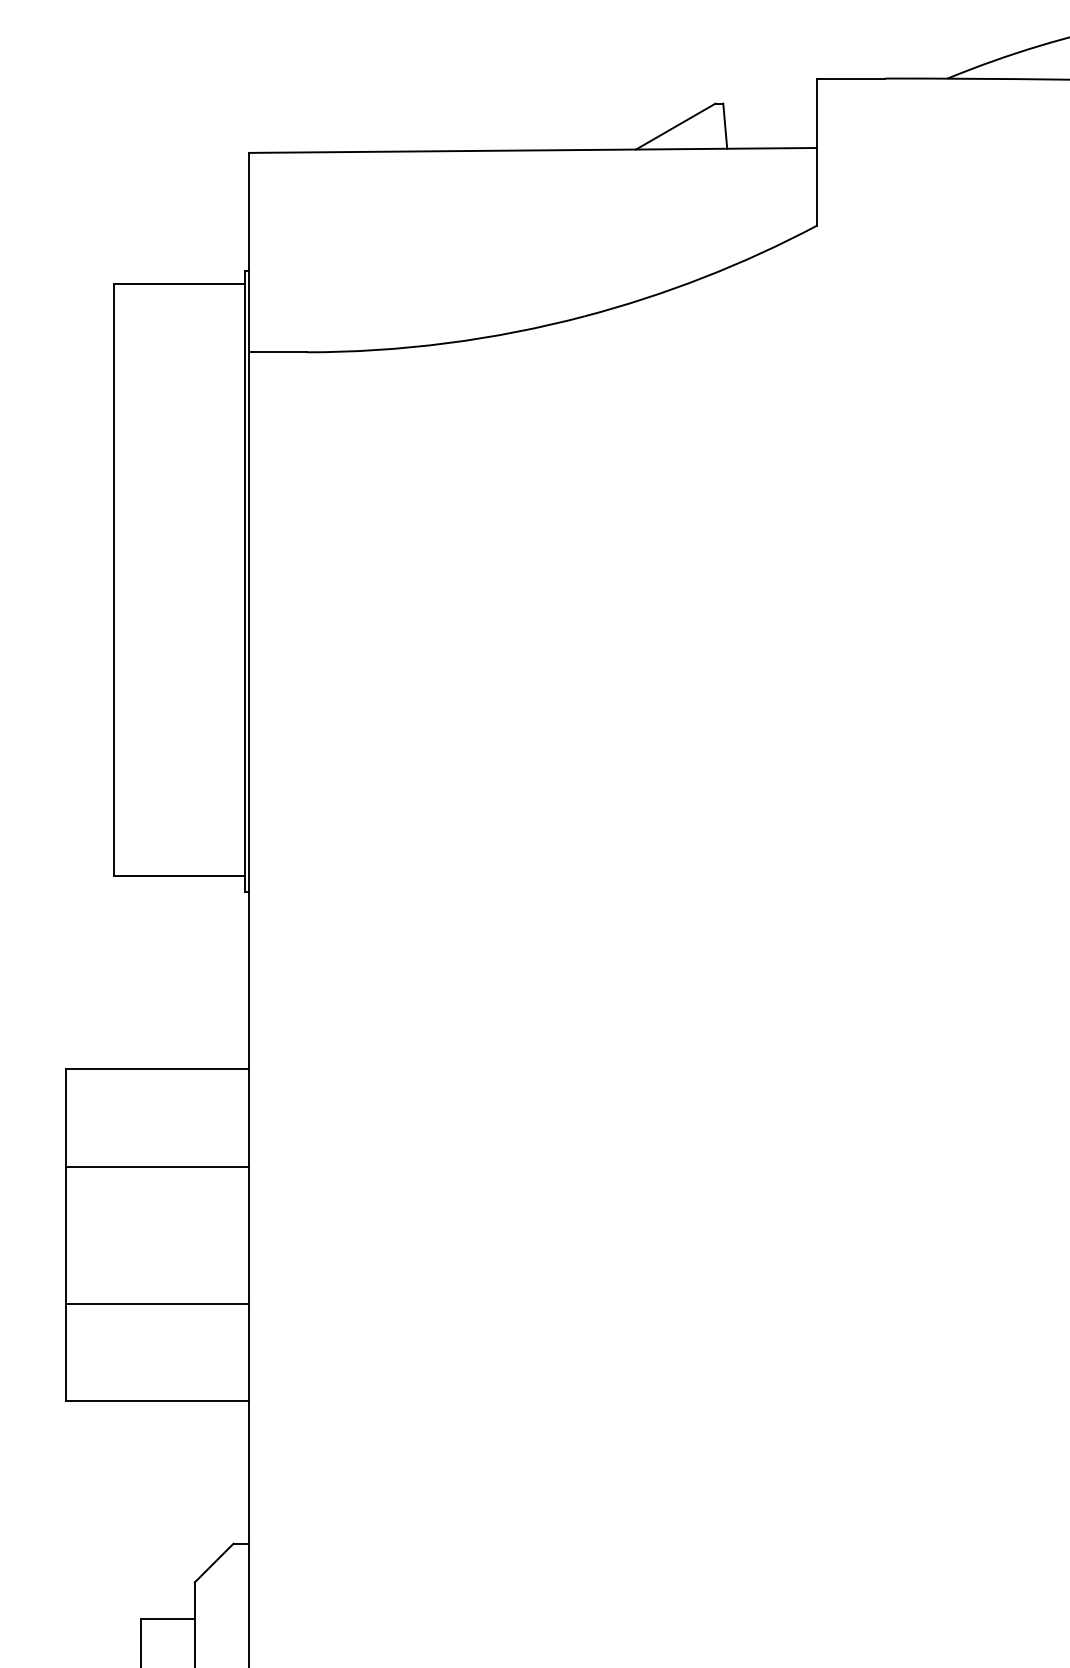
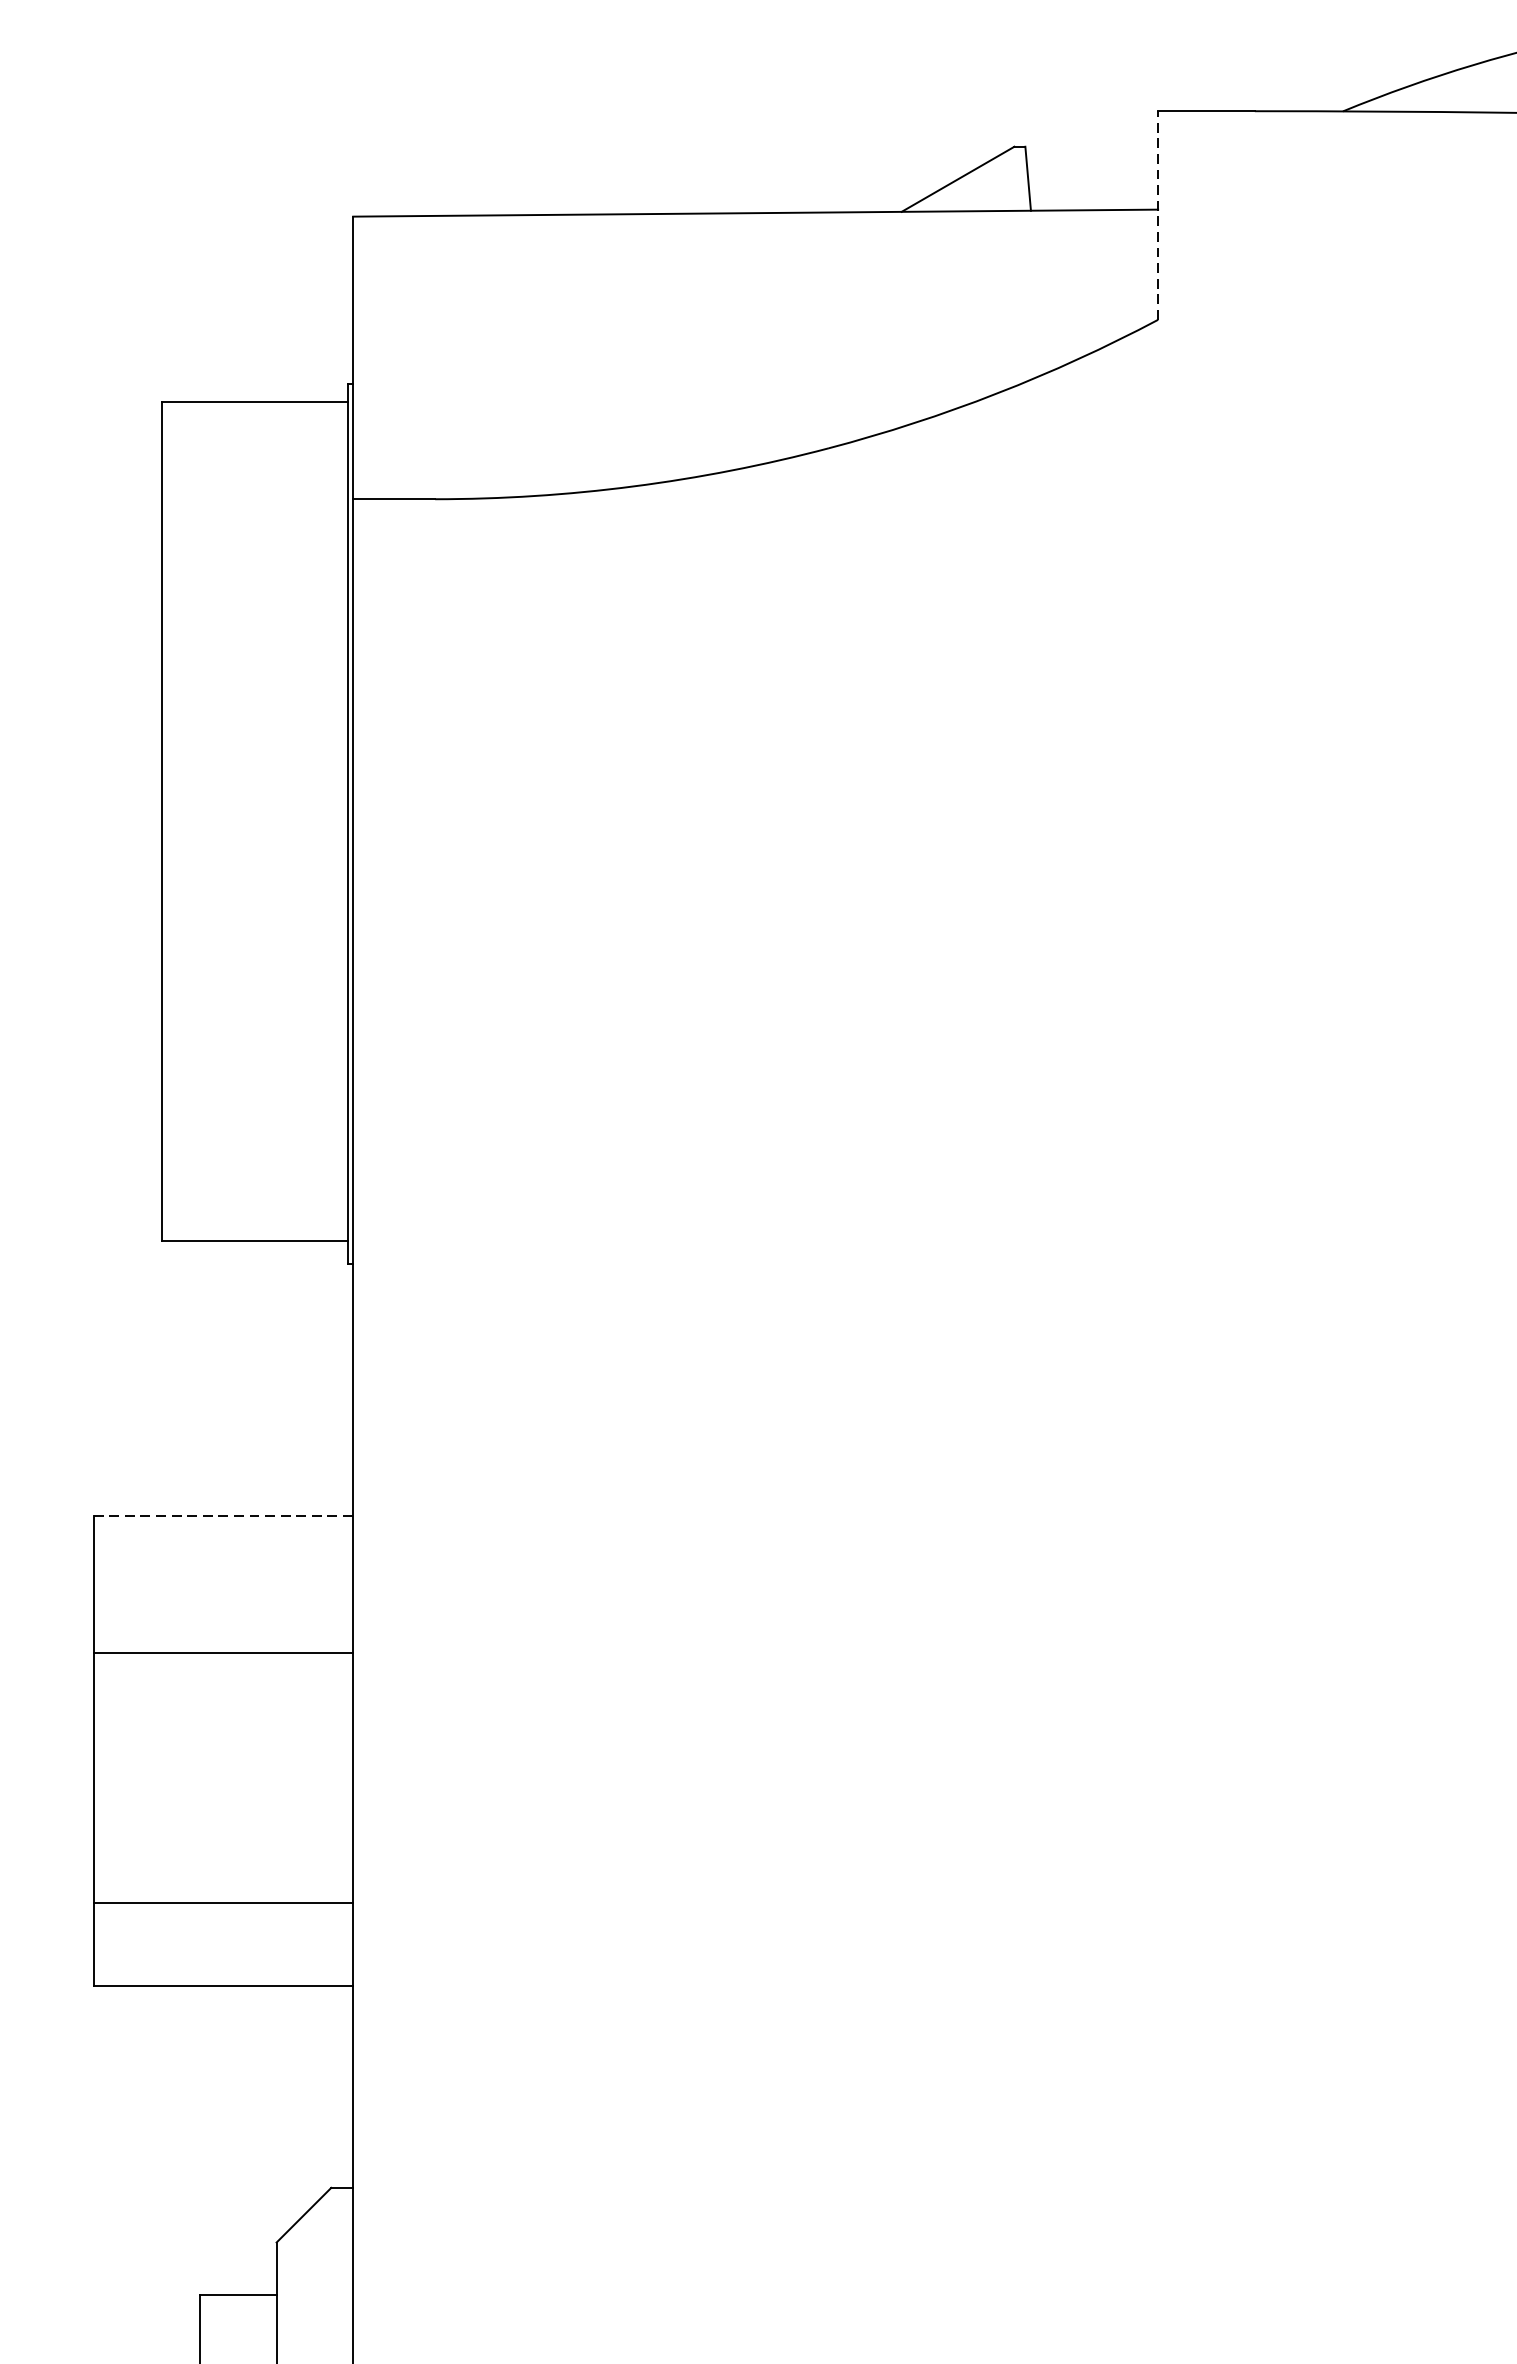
line: (816, 152) -> (1157, 216), solid -> dashed
line: (157, 1069) -> (223, 1515), solid -> dashed
line: (157, 1303) -> (223, 1902), moved

